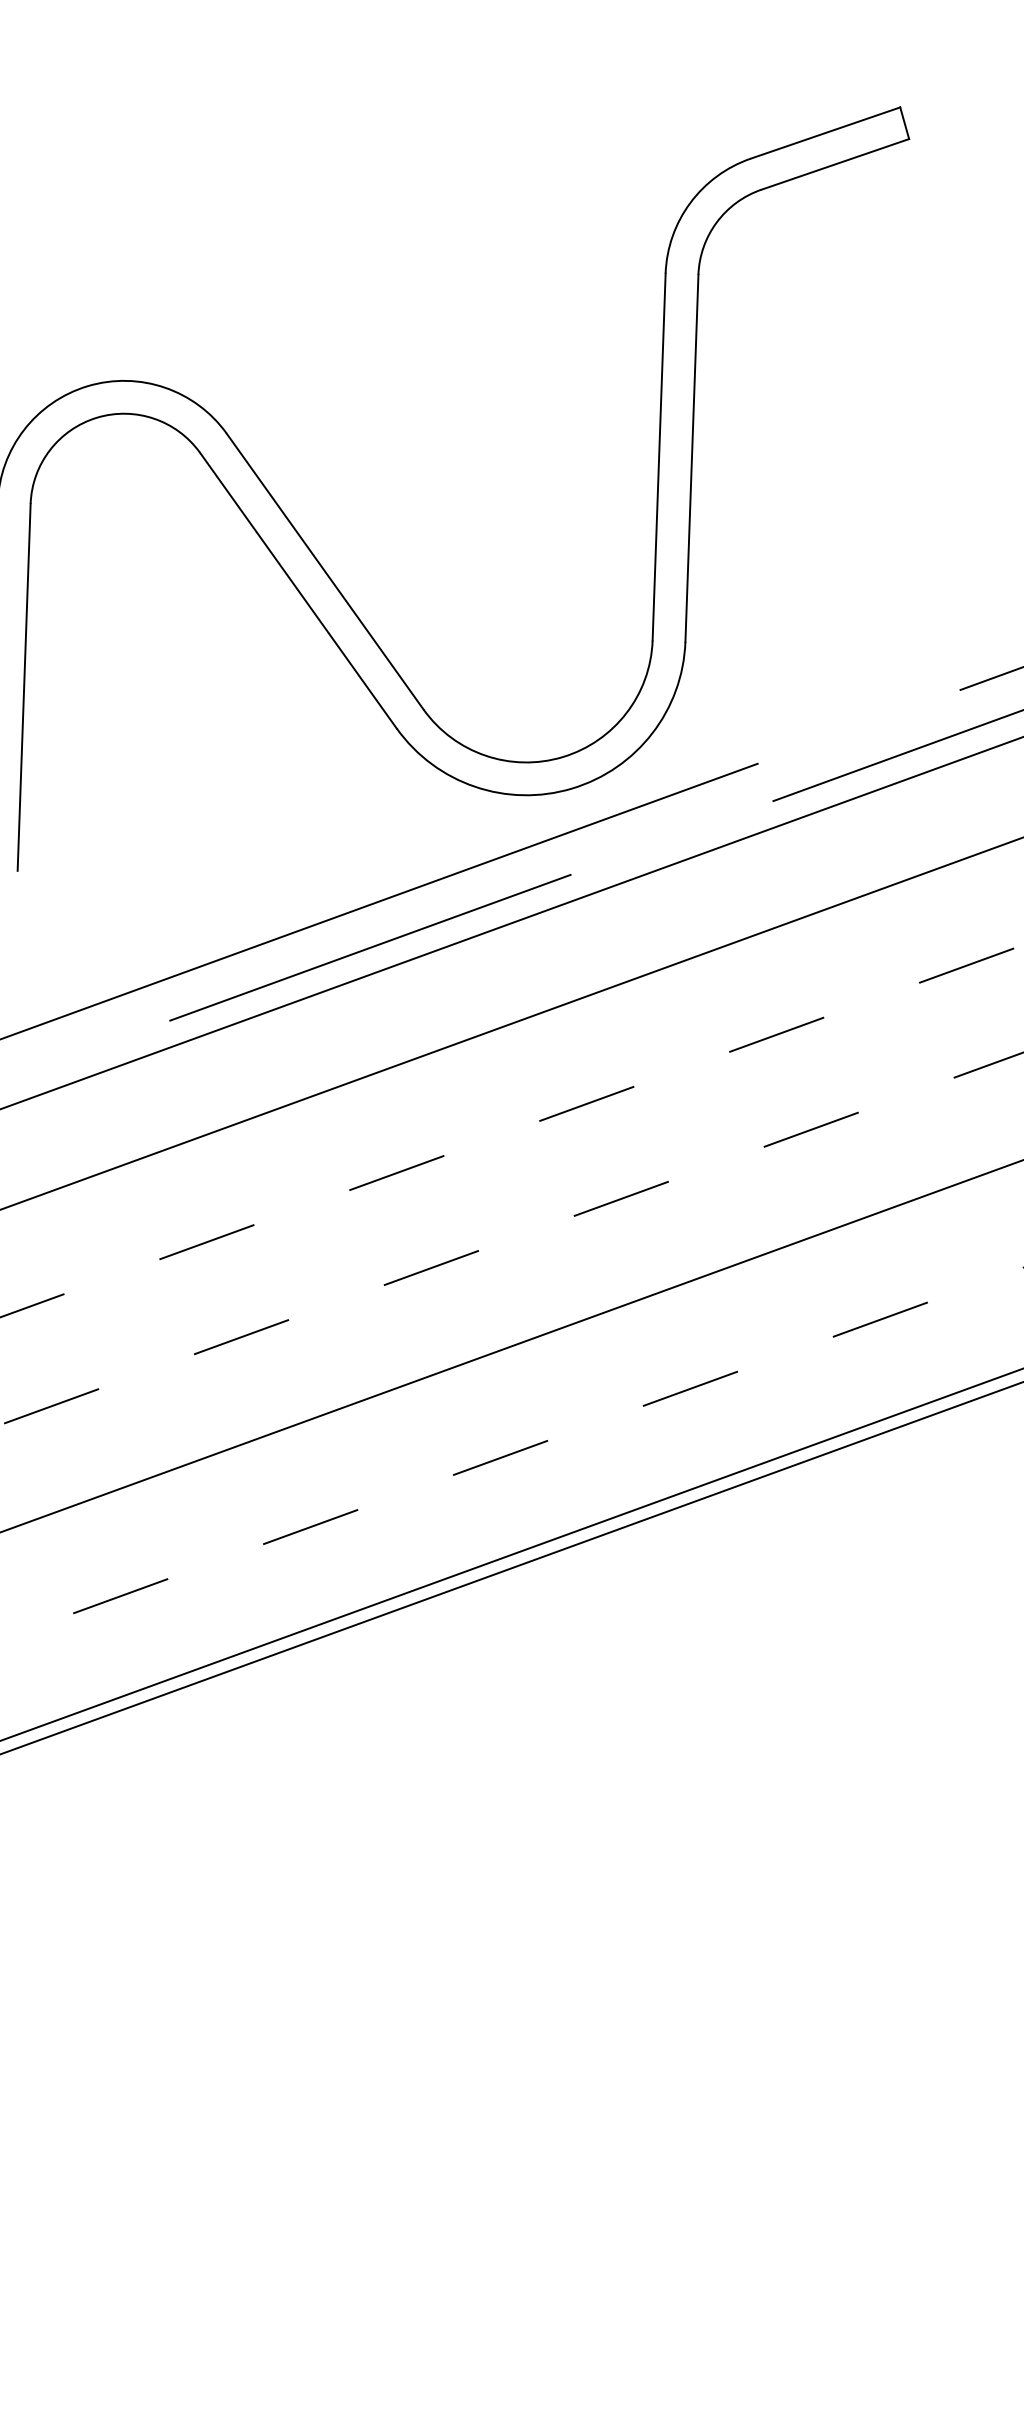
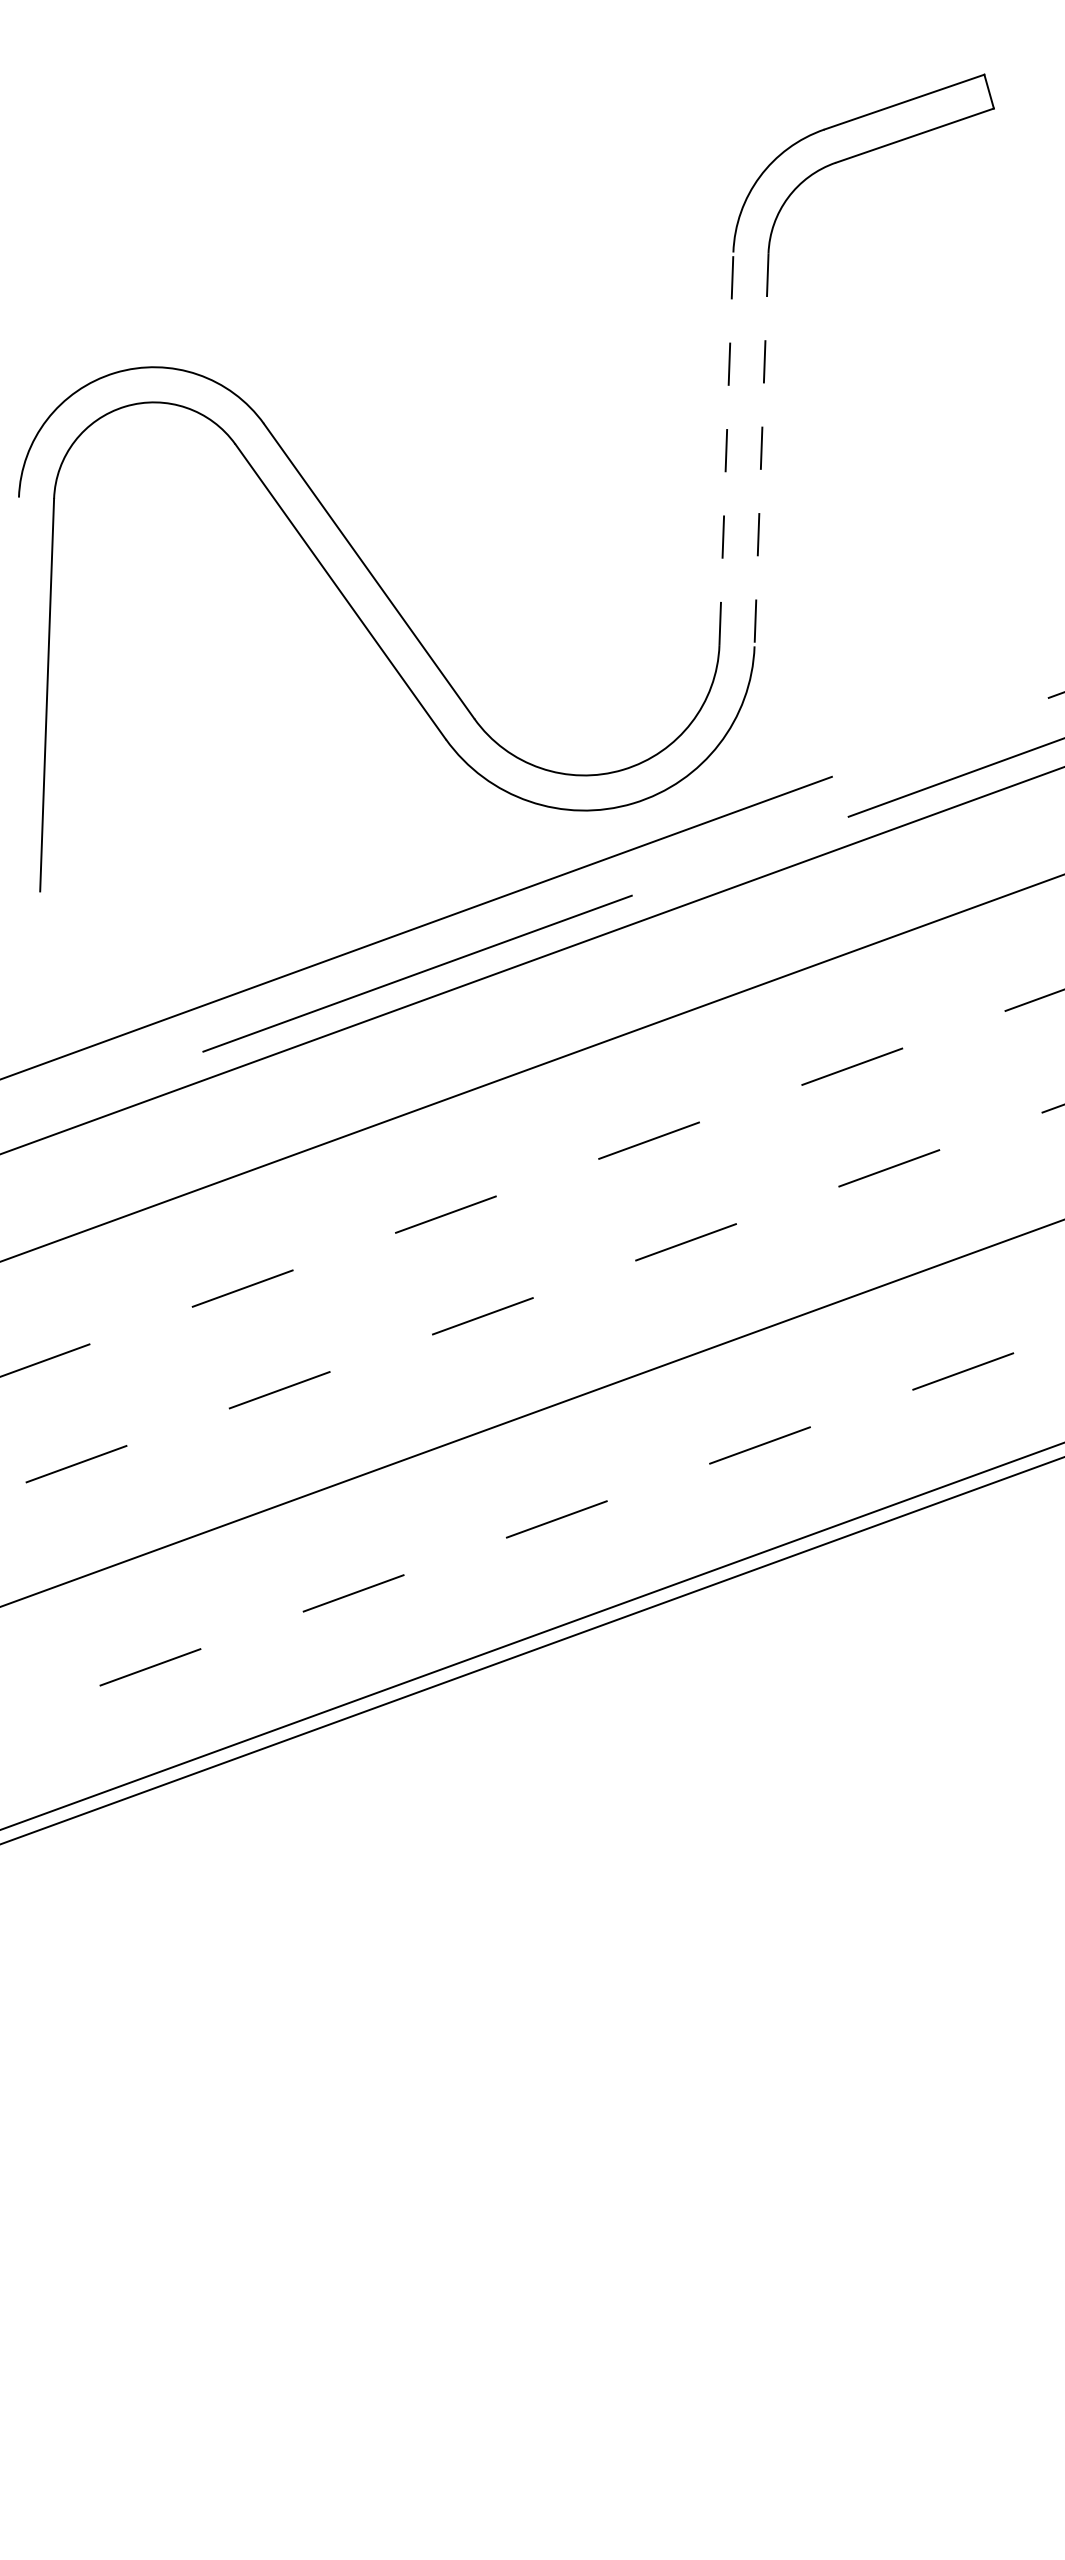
line: (659, 457) -> (726, 449), solid -> dashed
line: (691, 458) -> (761, 450), solid -> dashed

